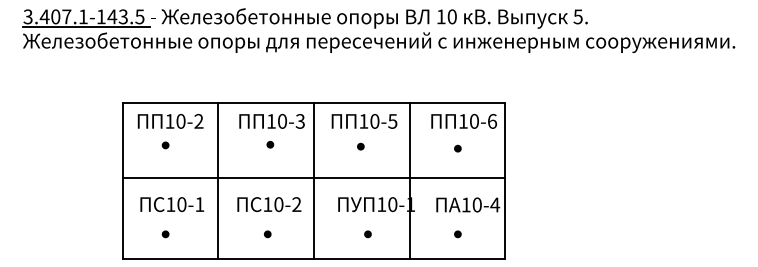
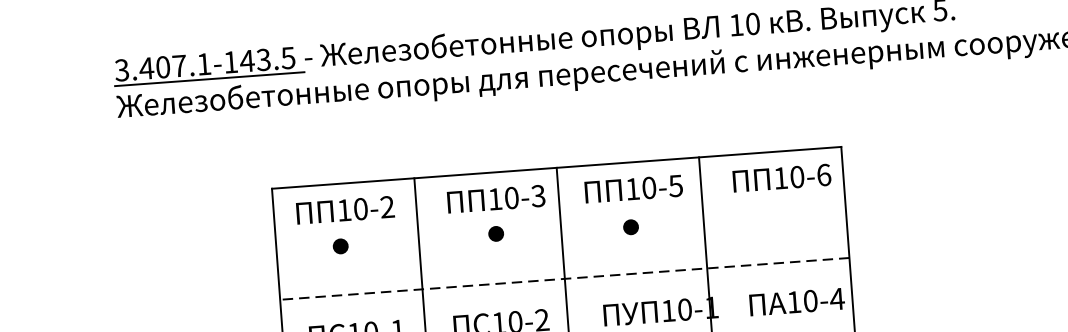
part: (270, 144) -> (496, 233), size x1.6
part: (165, 145) -> (340, 246), size x1.6
part: (360, 146) -> (630, 226), size x1.6
part: (457, 148) -> (775, 219), removed
line: (313, 178) -> (564, 279), solid -> dashed

